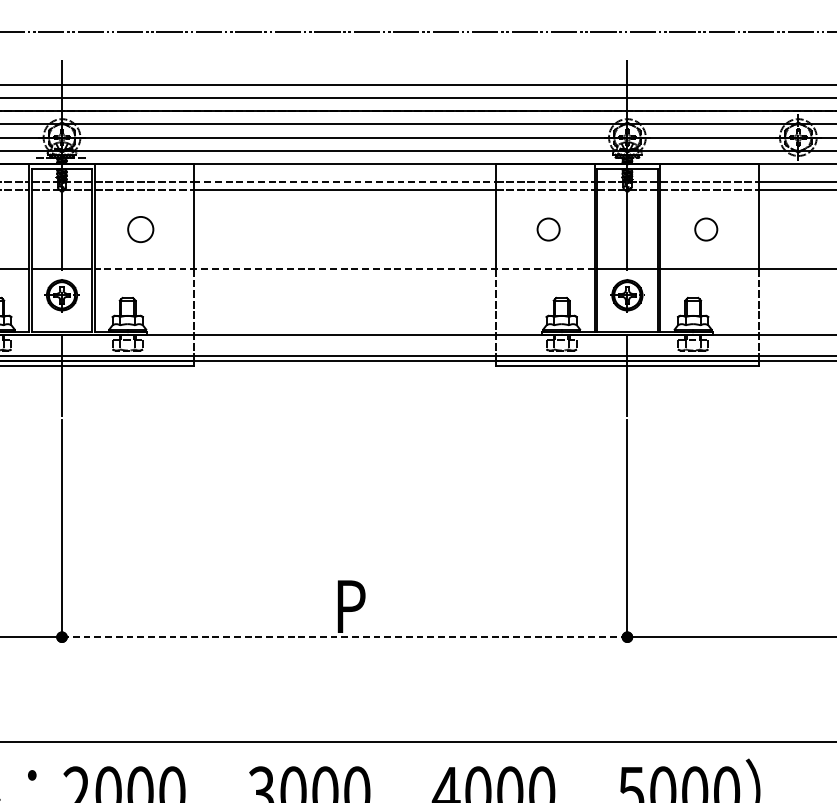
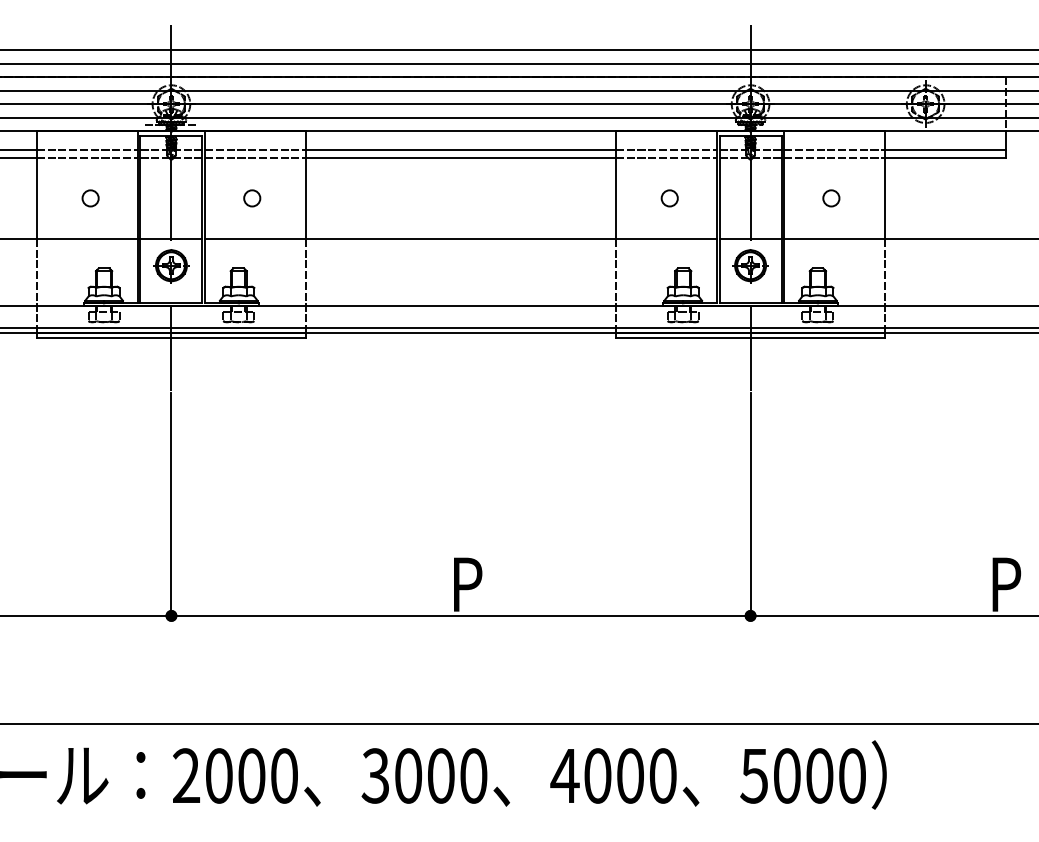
line: (345, 181) -> (461, 149), dashed -> solid
circle: (141, 229) -> (252, 198), size x0.62
circle: (548, 229) -> (669, 198), size x0.71
circle: (706, 229) -> (831, 198), size x0.71
line: (345, 268) -> (461, 238), dashed -> solid
line: (345, 636) -> (461, 615), dashed -> solid

